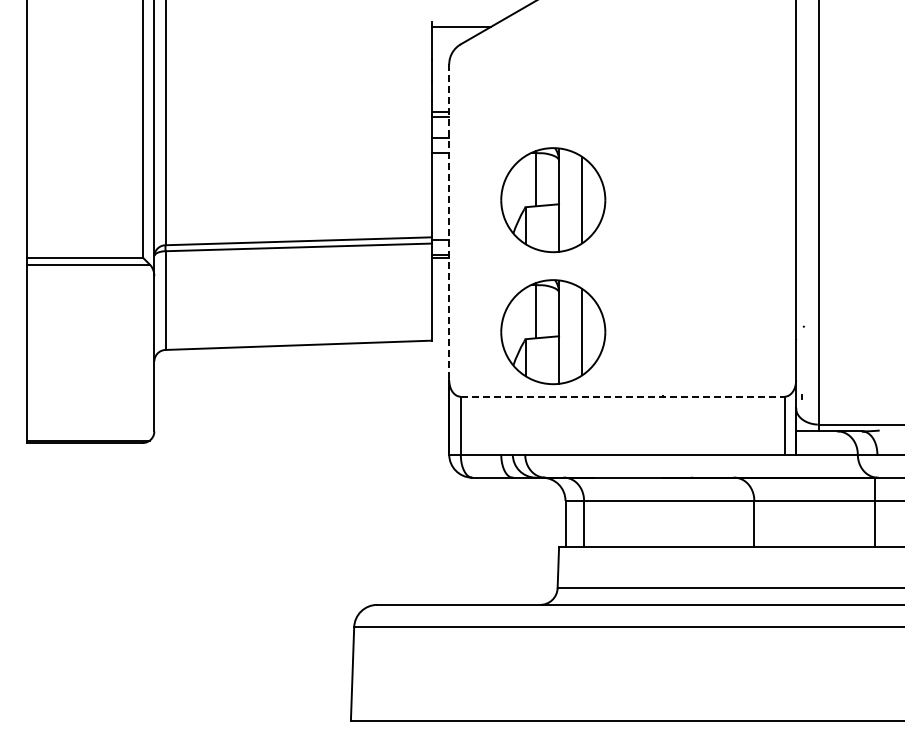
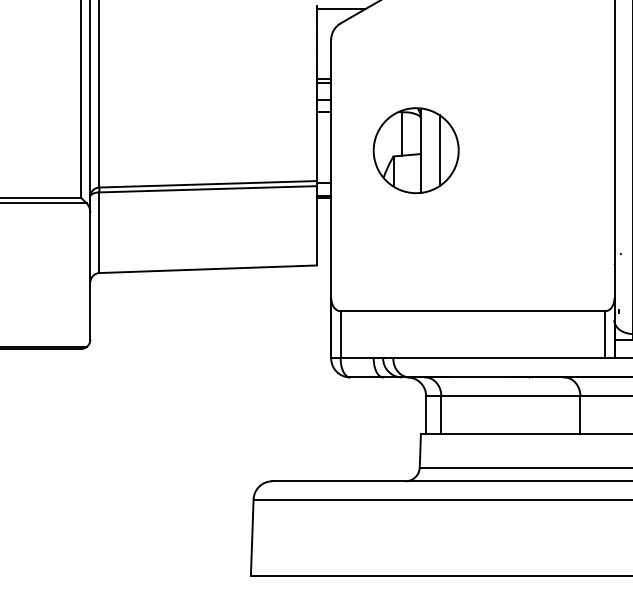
line: (449, 222) -> (331, 168), dashed -> solid
part: (553, 332) -> (416, 258), removed
line: (622, 396) -> (472, 311), dashed -> solid

